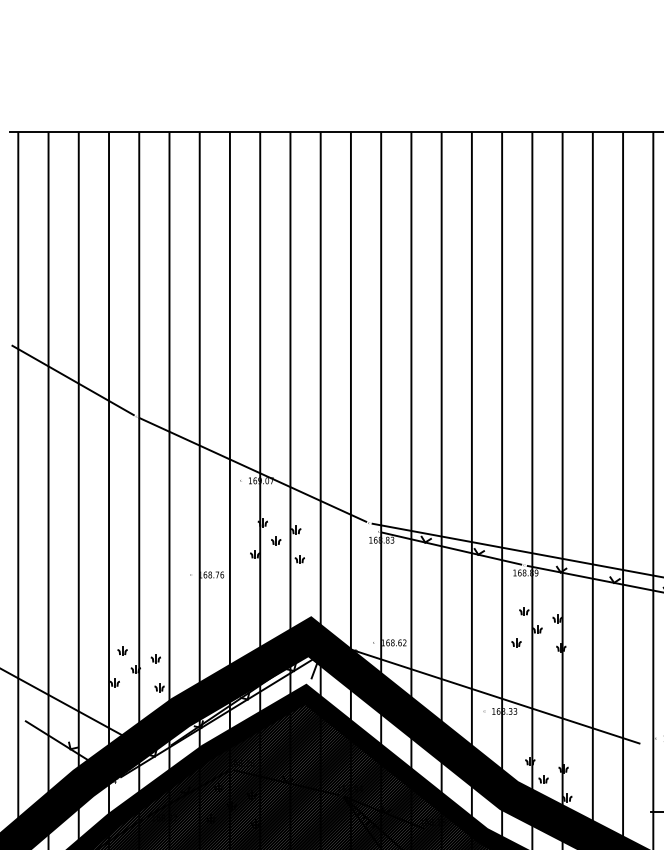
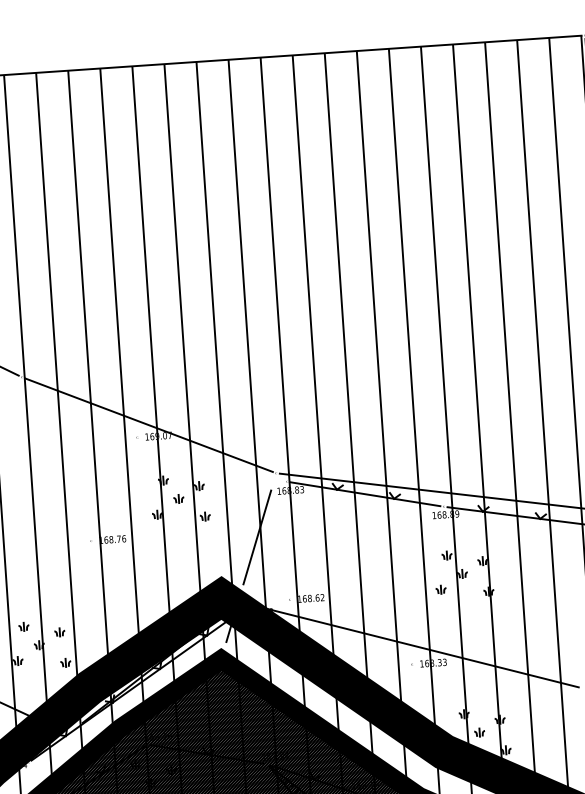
line: (347, 582) -> (257, 537), added

